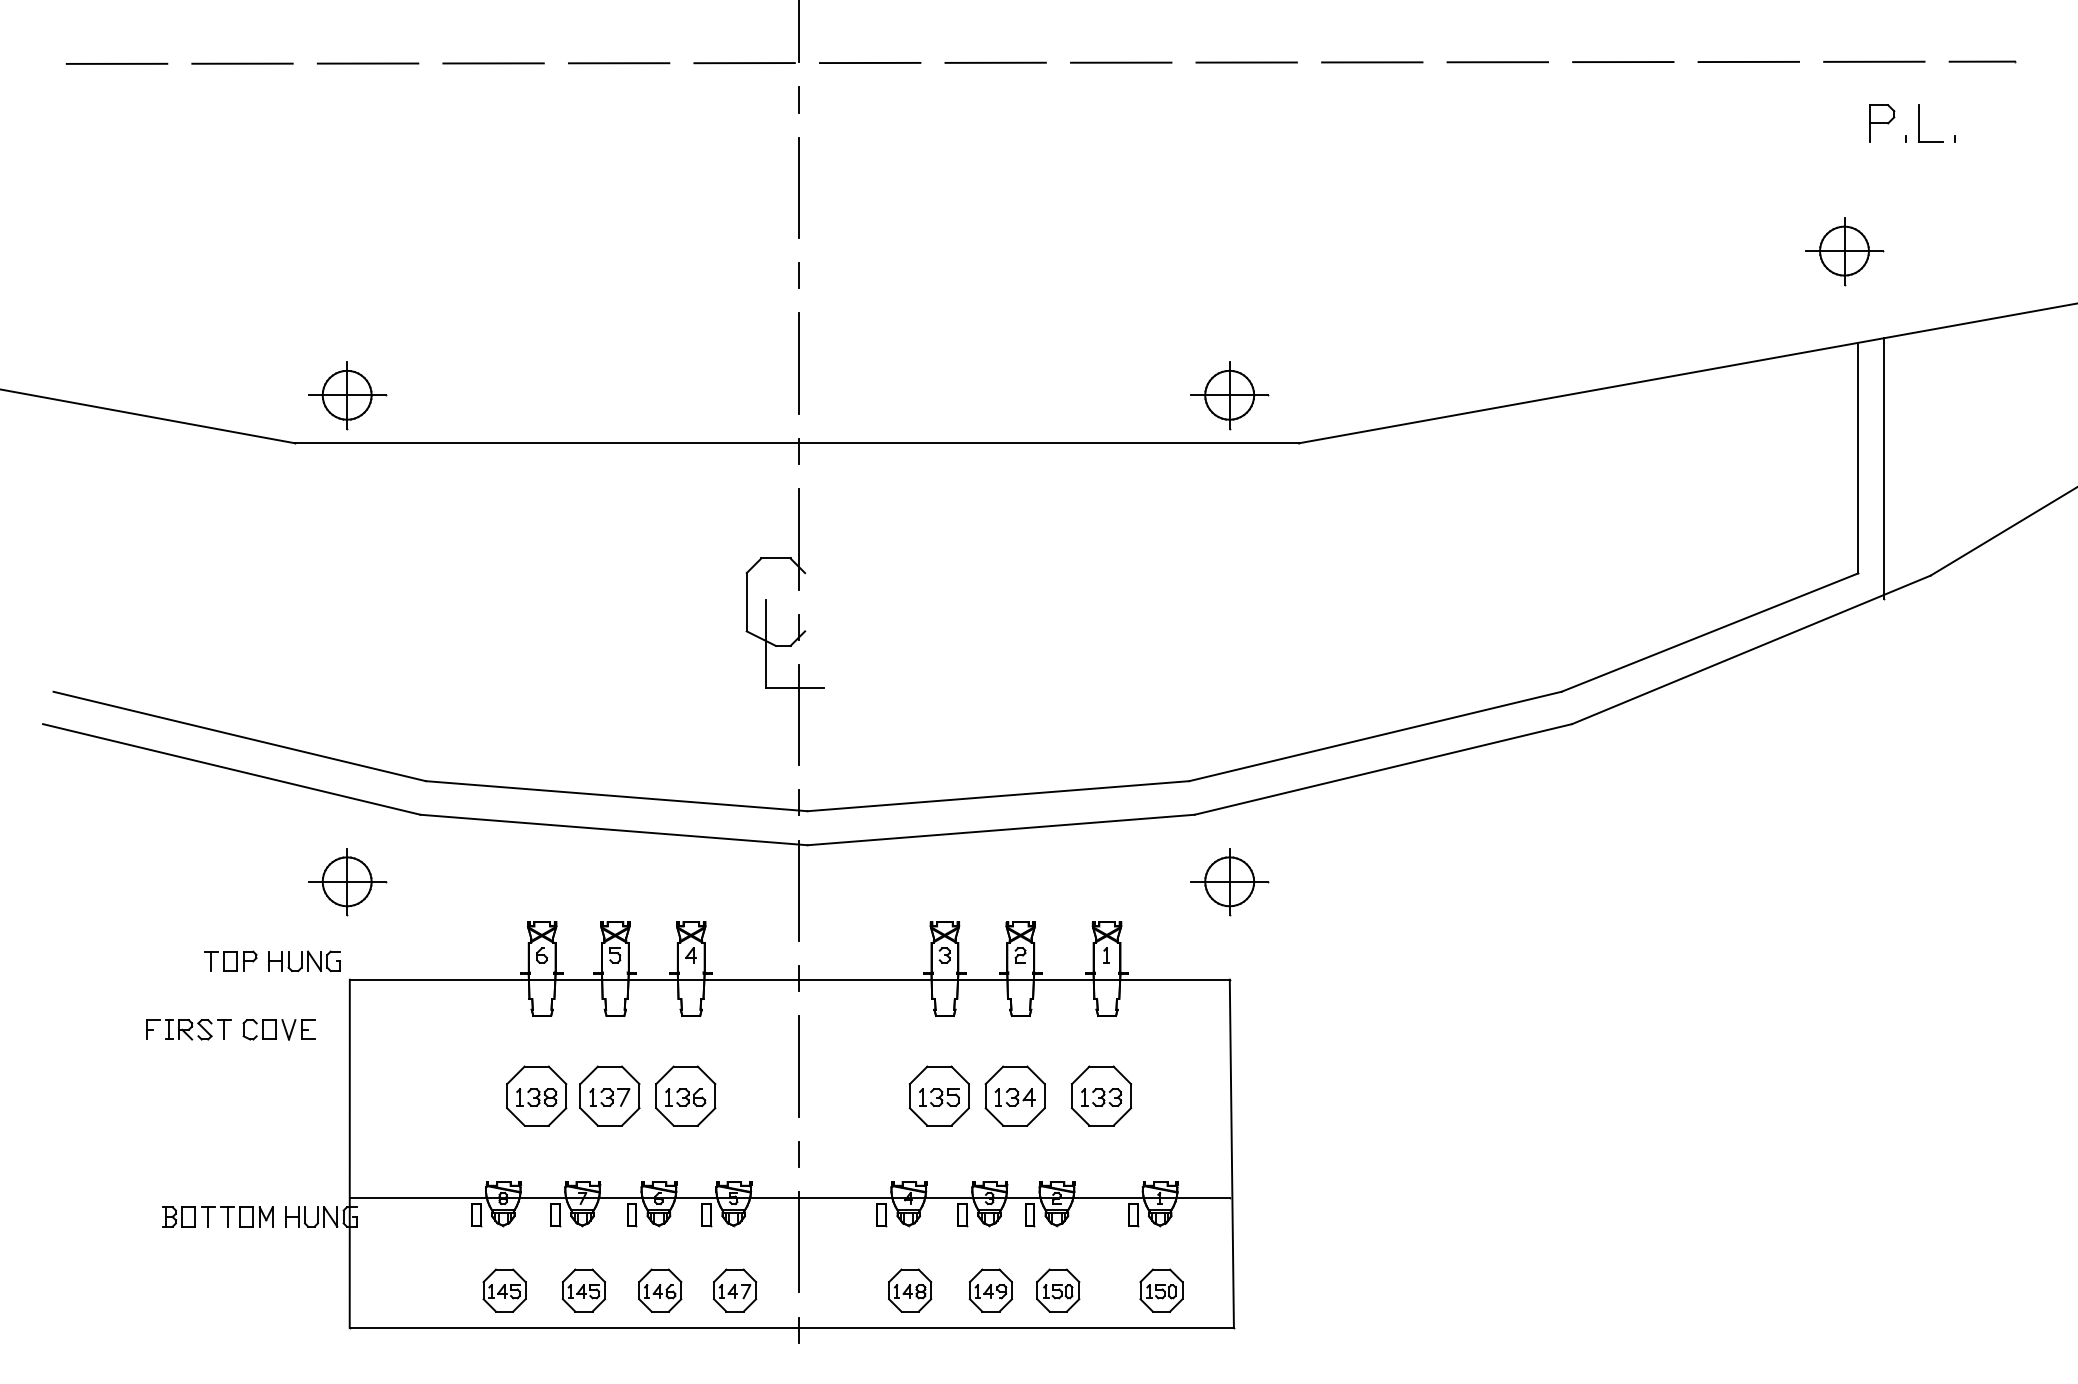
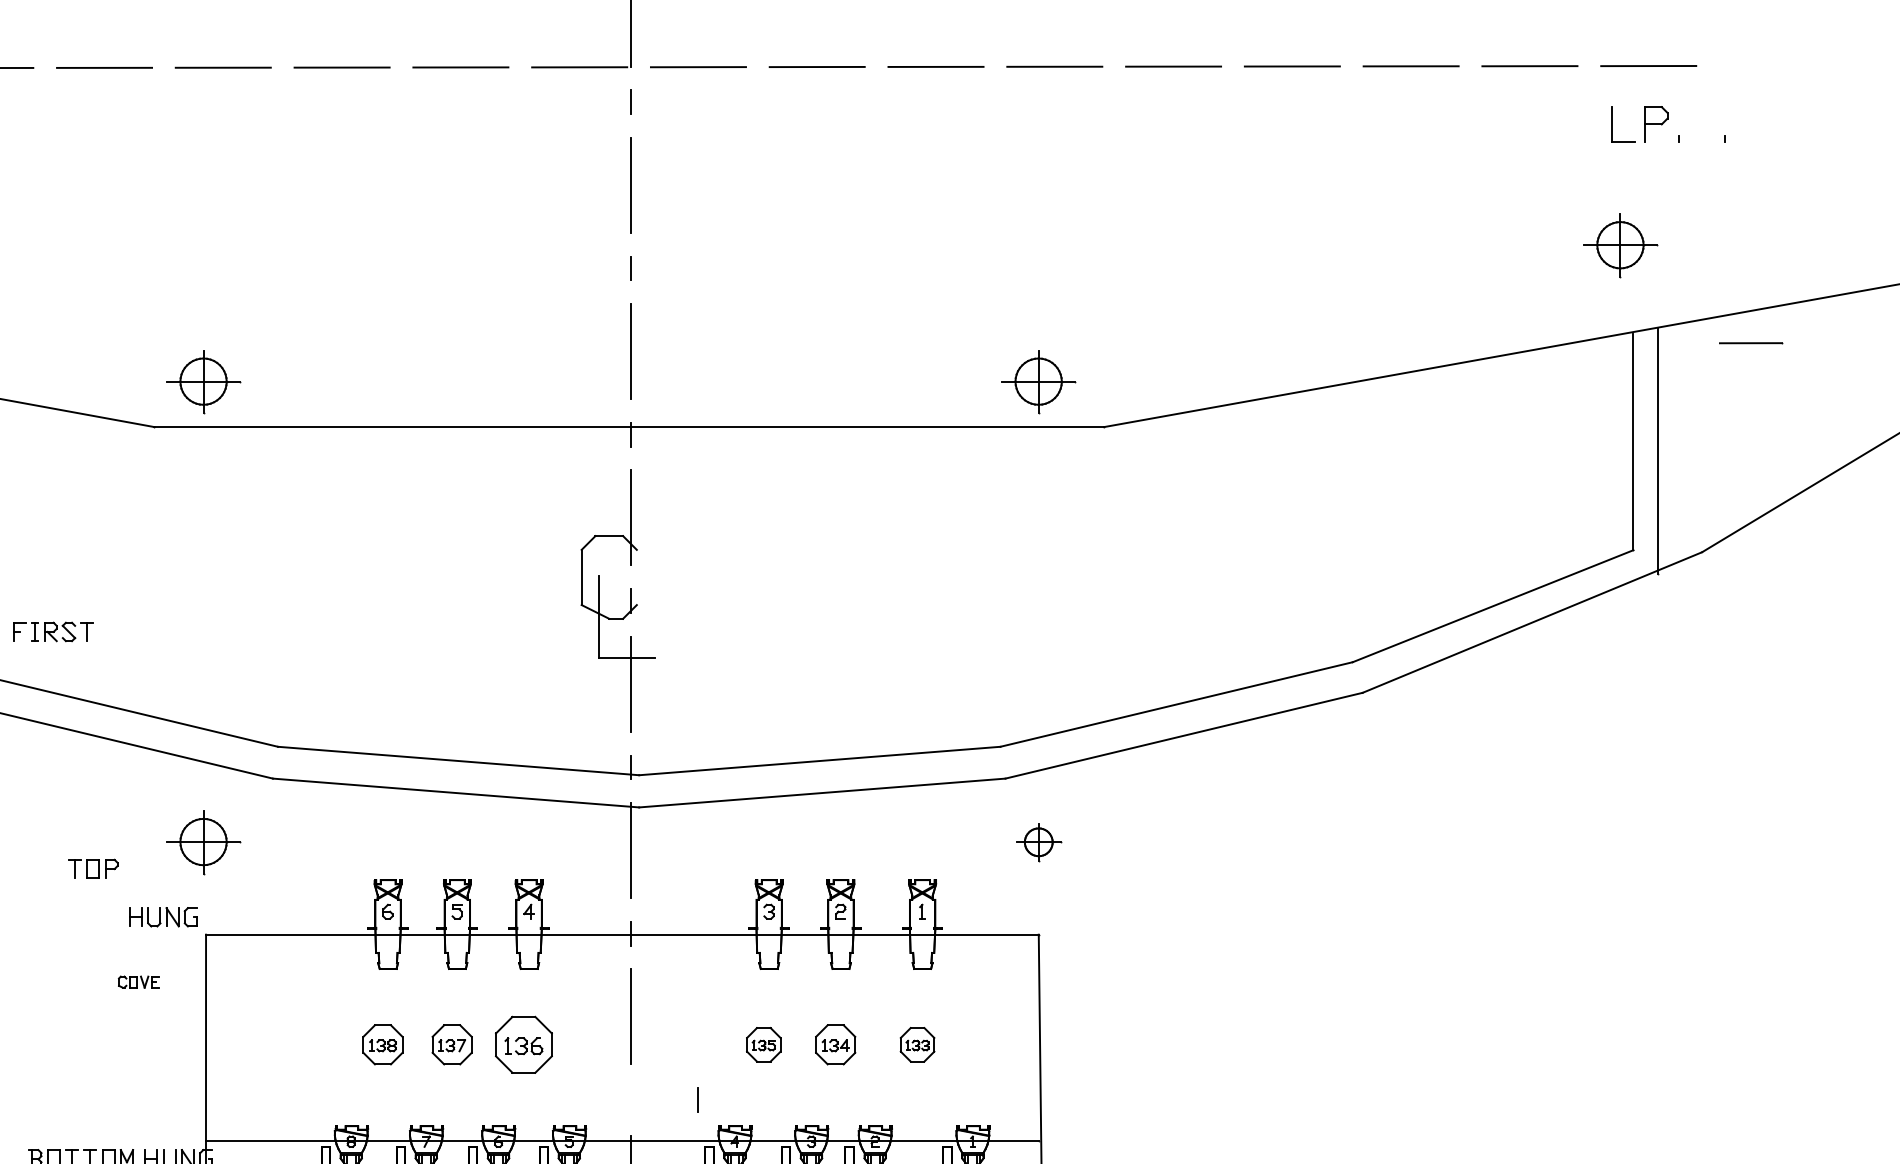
line: (1982, 61) -> (1751, 343), moved
part: (1919, 123) -> (1612, 124), moved
part: (1229, 882) -> (1038, 842), size x0.6
part: (230, 960) -> (93, 868), moved
part: (188, 1029) -> (53, 631), moved
part: (278, 1029) -> (138, 981), size x0.6
part: (536, 1095) -> (382, 1044), size x0.7
part: (609, 1095) -> (451, 1044), size x0.7
part: (938, 1095) -> (763, 1044), size x0.6
part: (1014, 1095) -> (835, 1044), size x0.7
part: (1101, 1095) -> (917, 1044), size x0.6
line: (798, 1154) -> (697, 1100), moved

